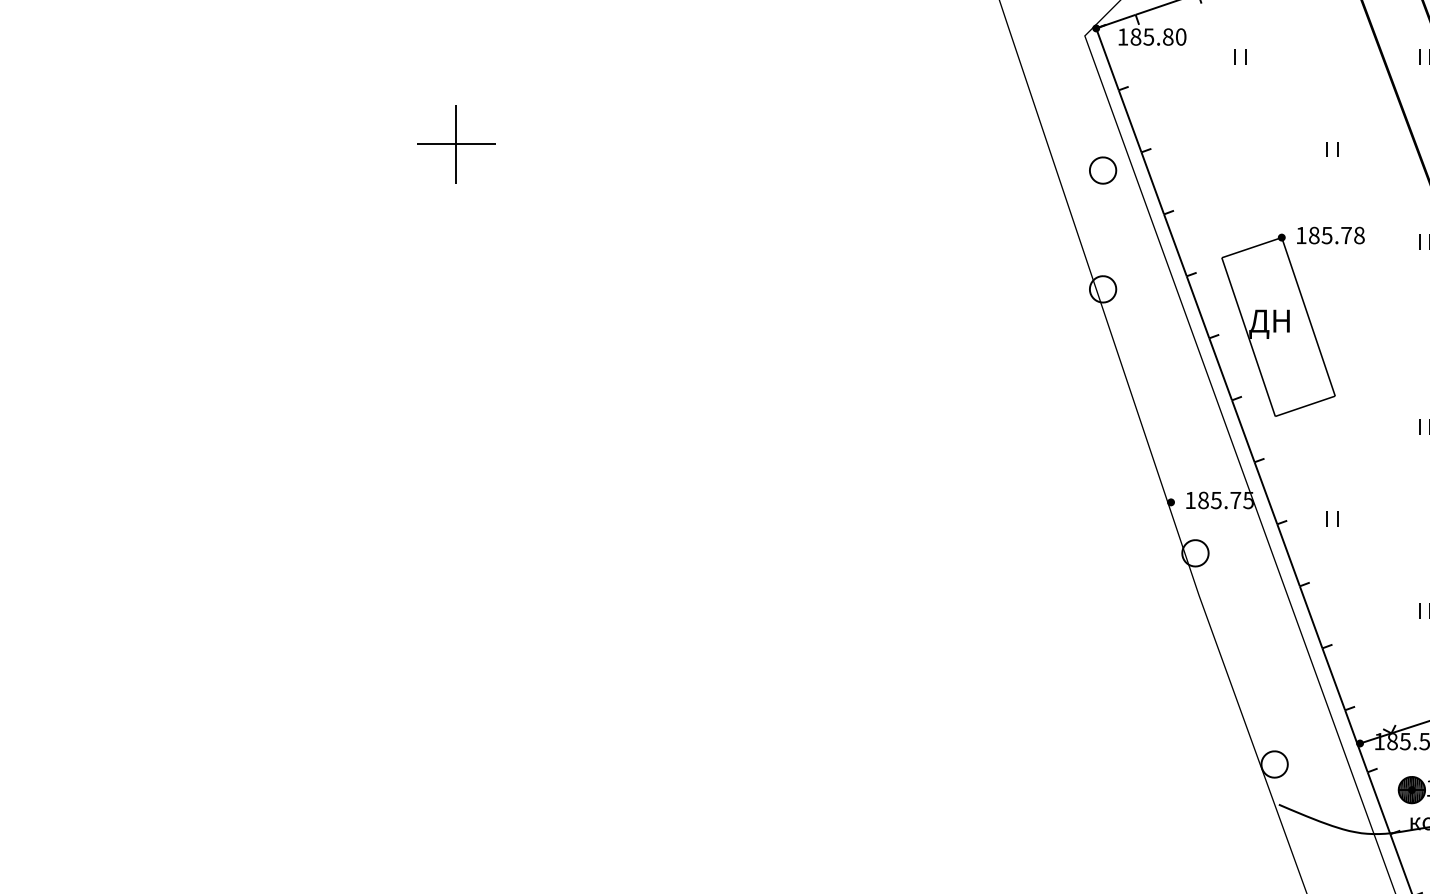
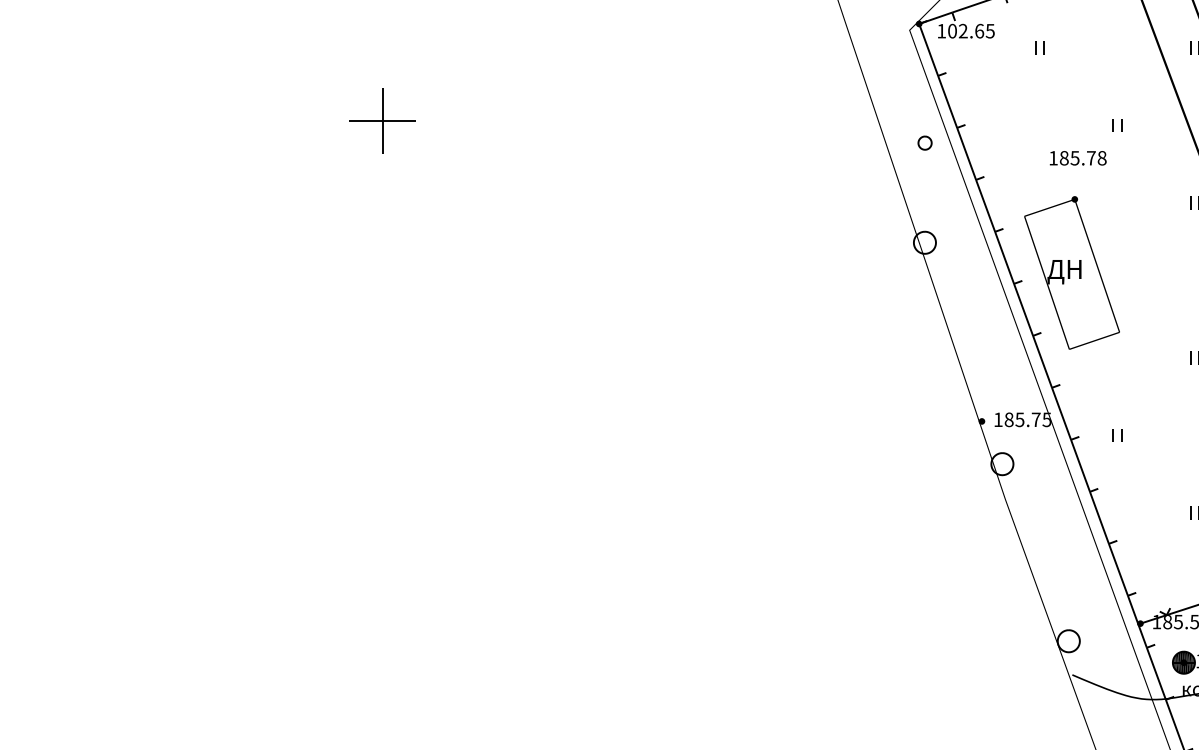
text: (1158, 36) -> (971, 30), 185.80 -> 102.65
part: (1103, 170) -> (925, 143), size x0.6
text: (1330, 235) -> (1077, 158), moved

